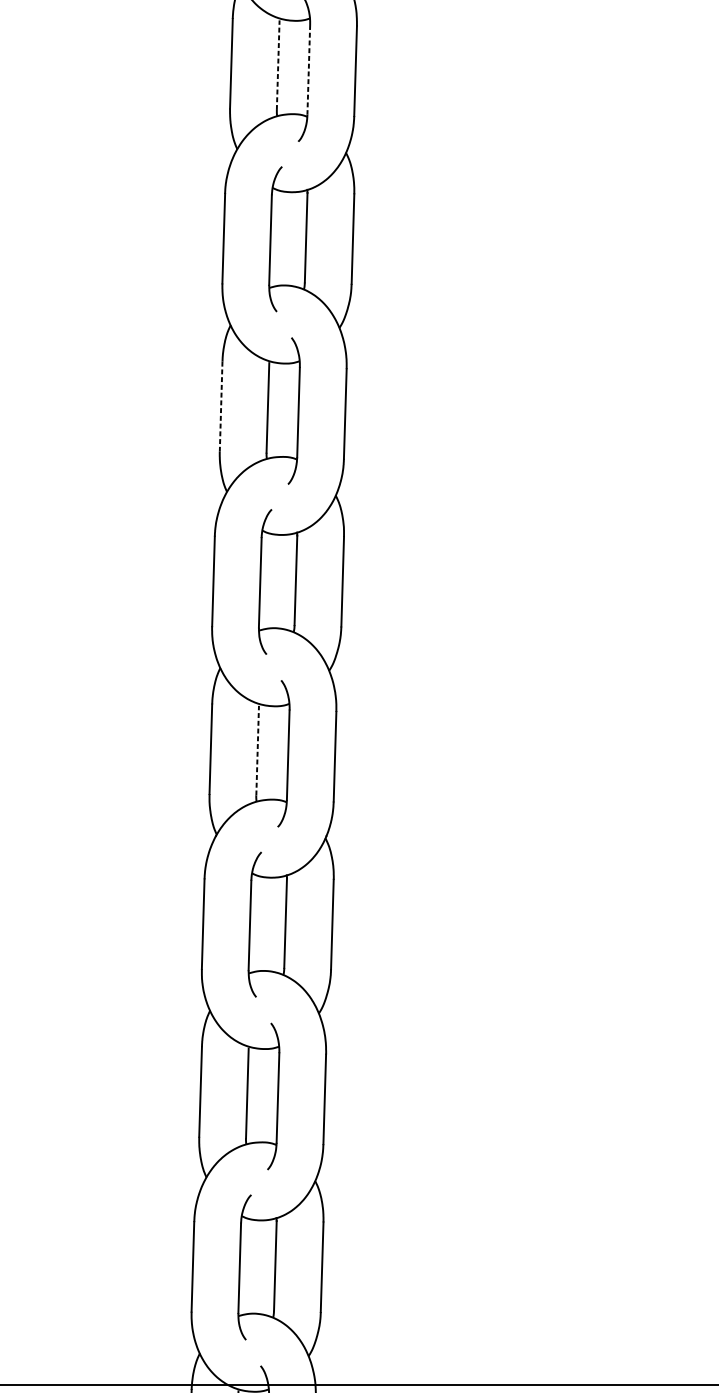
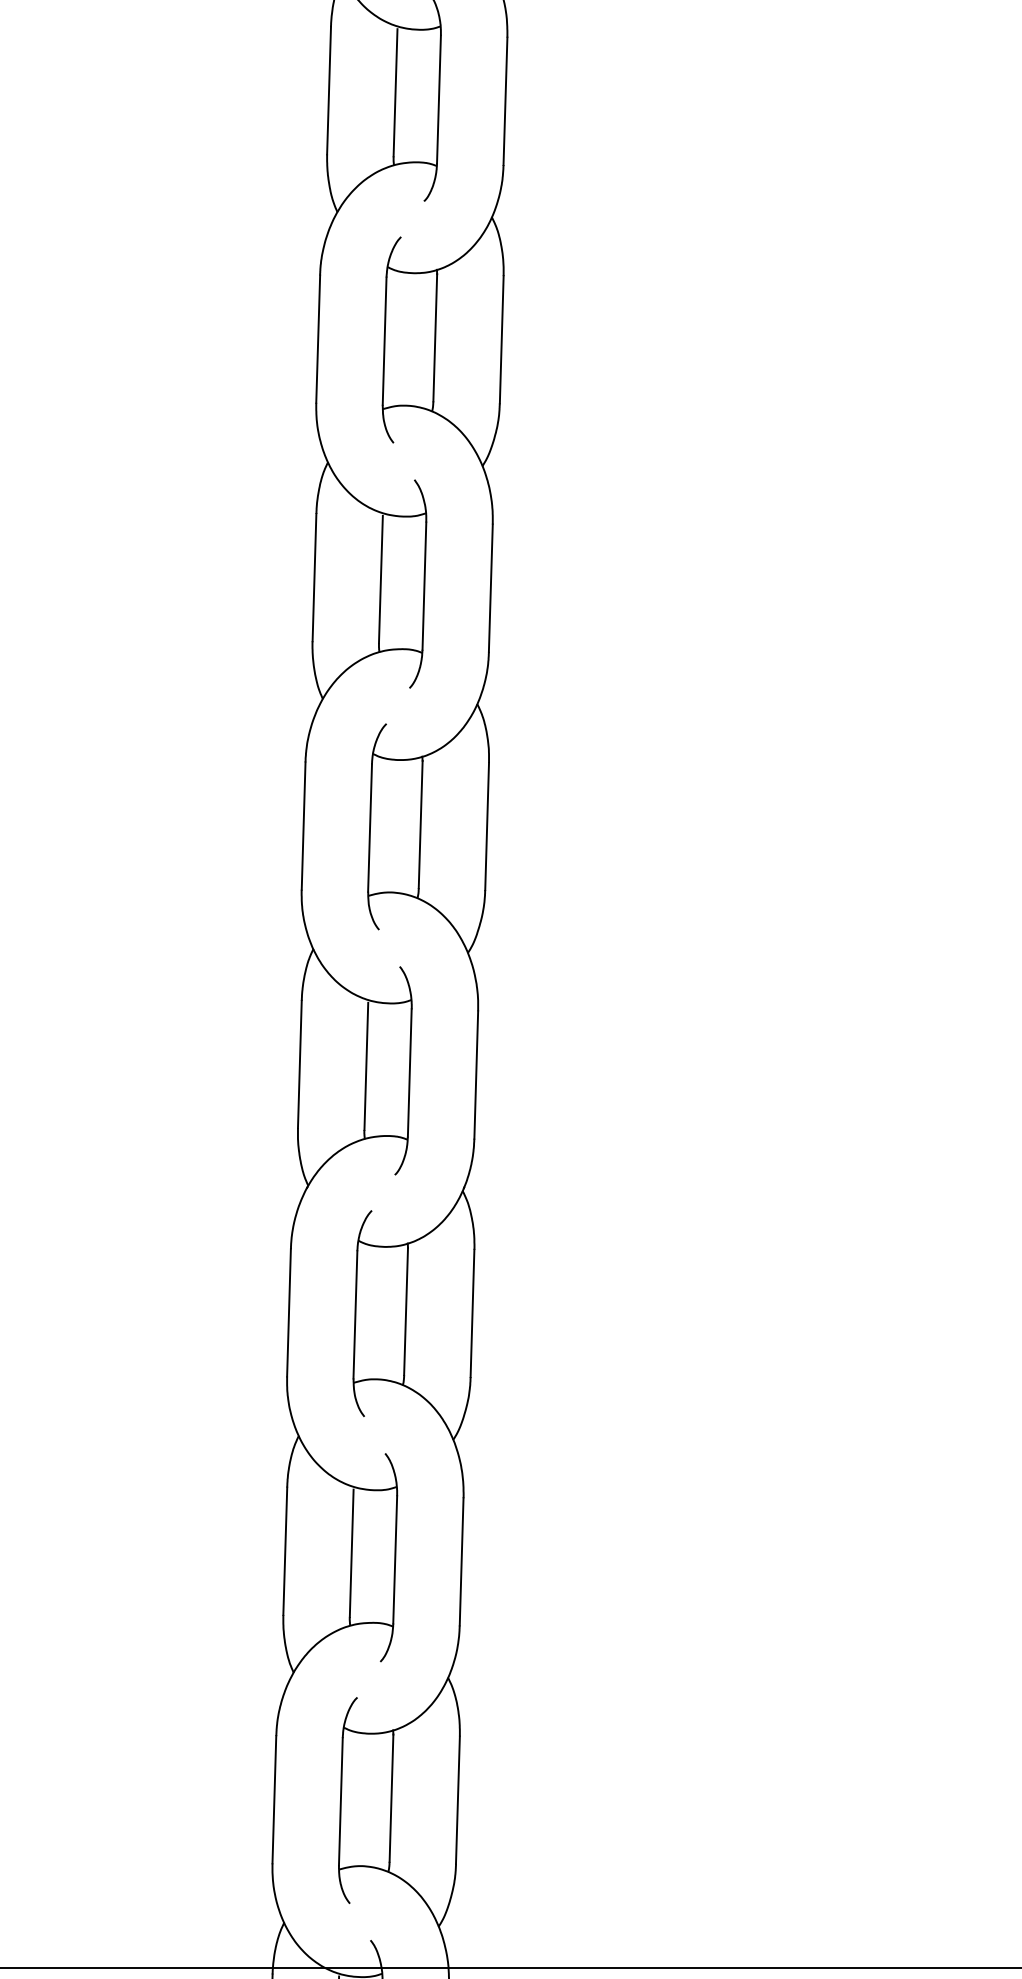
line: (278, 65) -> (395, 92), dashed -> solid
line: (308, 69) -> (438, 99), dashed -> solid
line: (221, 406) -> (314, 577), dashed -> solid
line: (257, 750) -> (366, 1066), dashed -> solid

